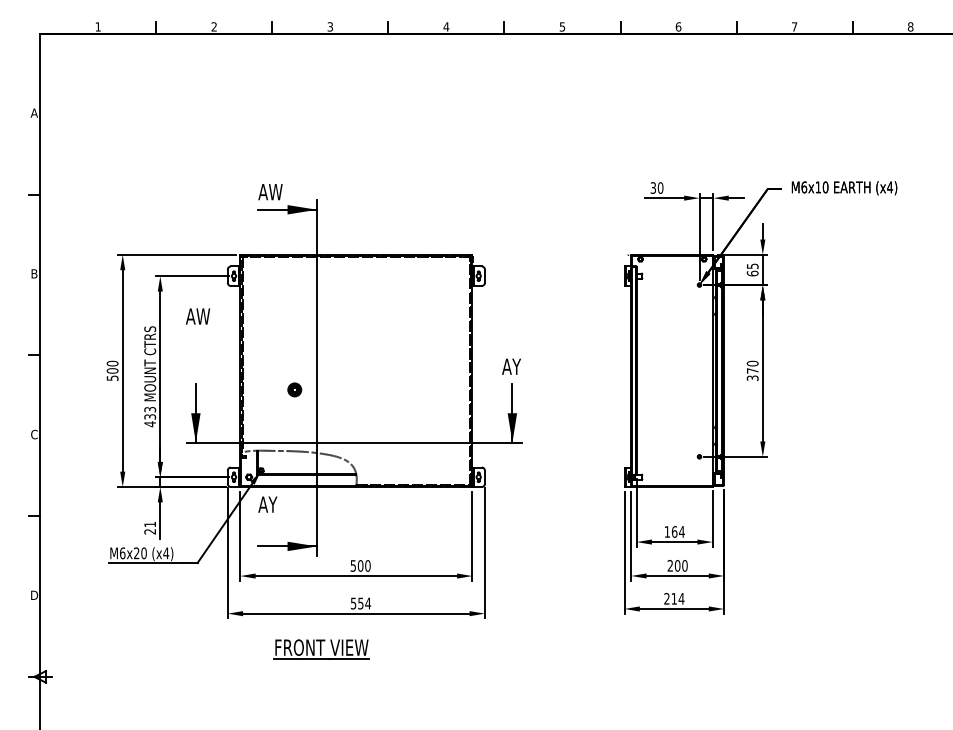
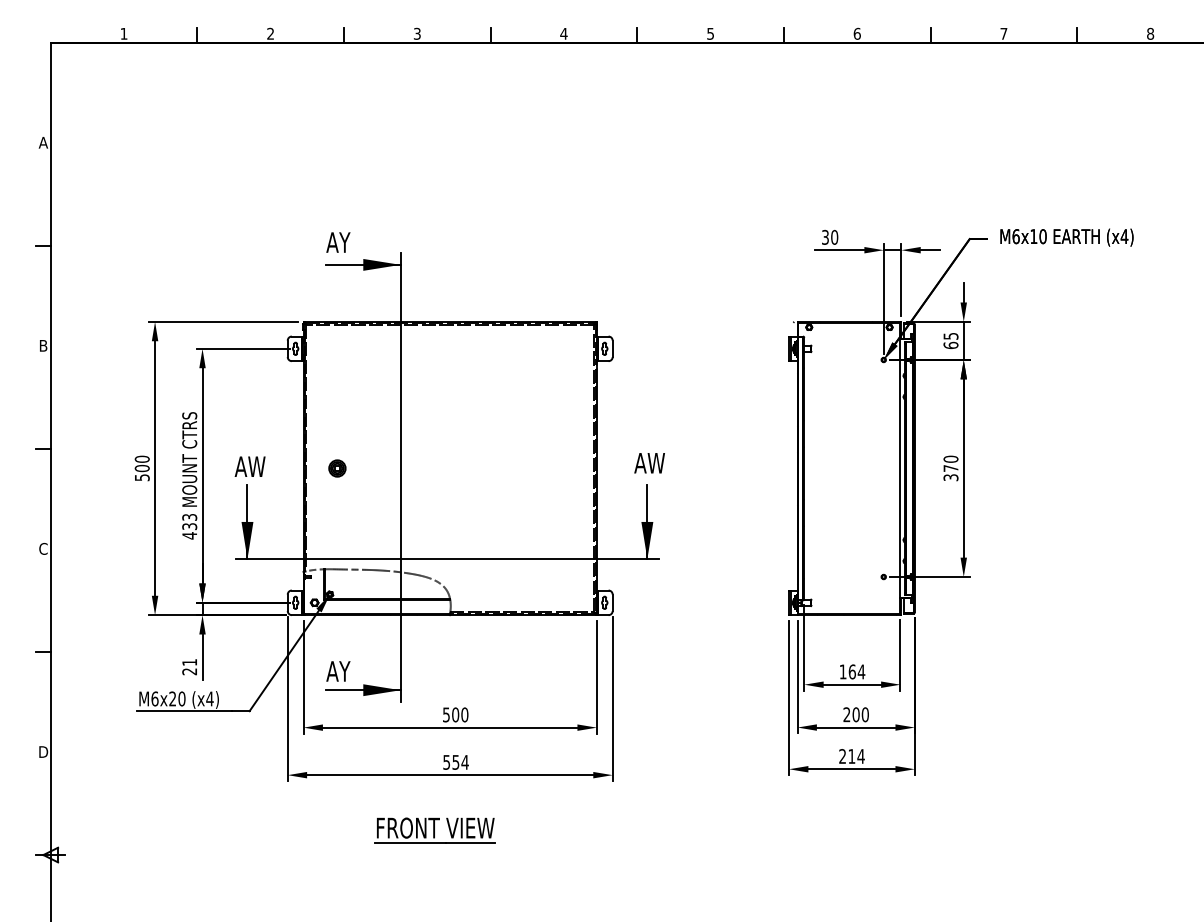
text: (275, 192) -> (348, 242), AW -> AY
text: (197, 316) -> (249, 466), moved
text: (518, 366) -> (655, 463), AY -> AW
part: (294, 389) -> (337, 468), moved
text: (267, 504) -> (338, 671), moved
part: (320, 649) -> (434, 830), moved

